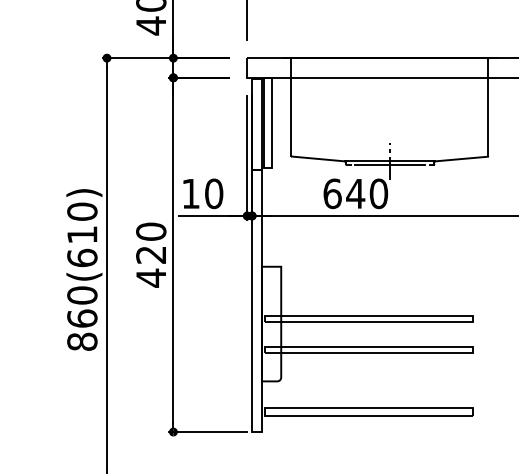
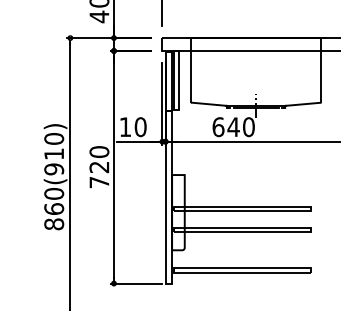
text: (82, 258) -> (54, 169), 860(610) -> 860(910)
text: (151, 278) -> (99, 182), 420 -> 720

